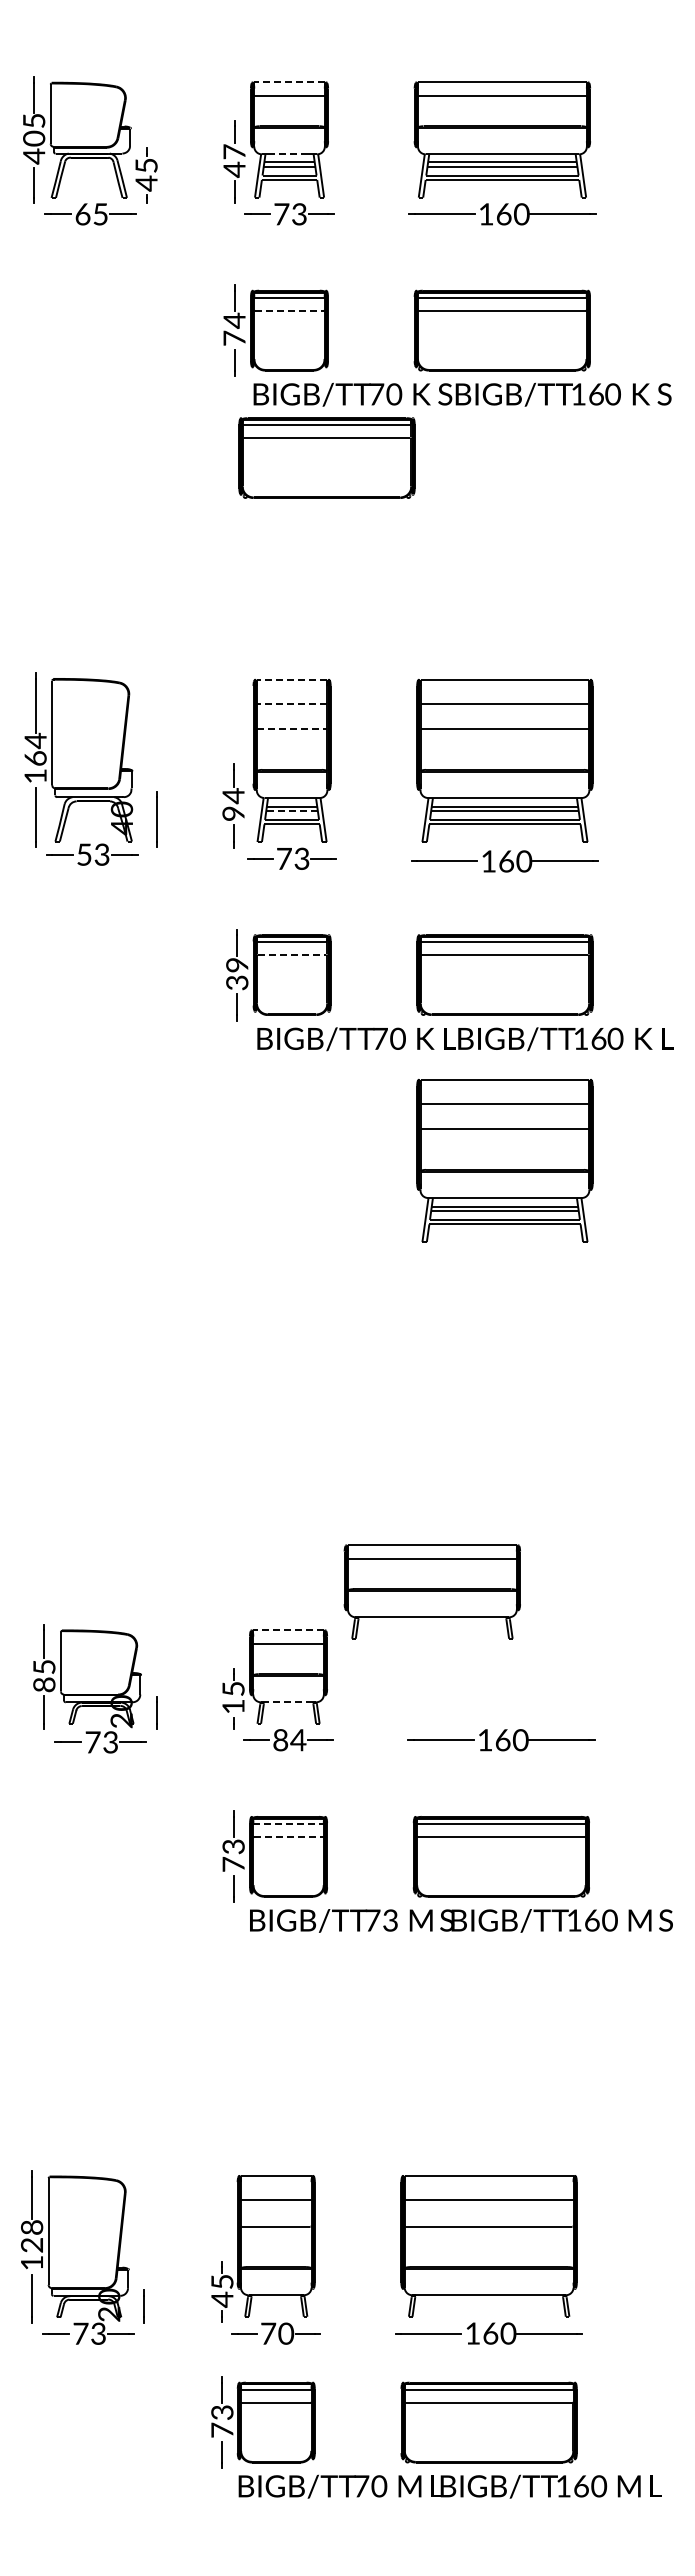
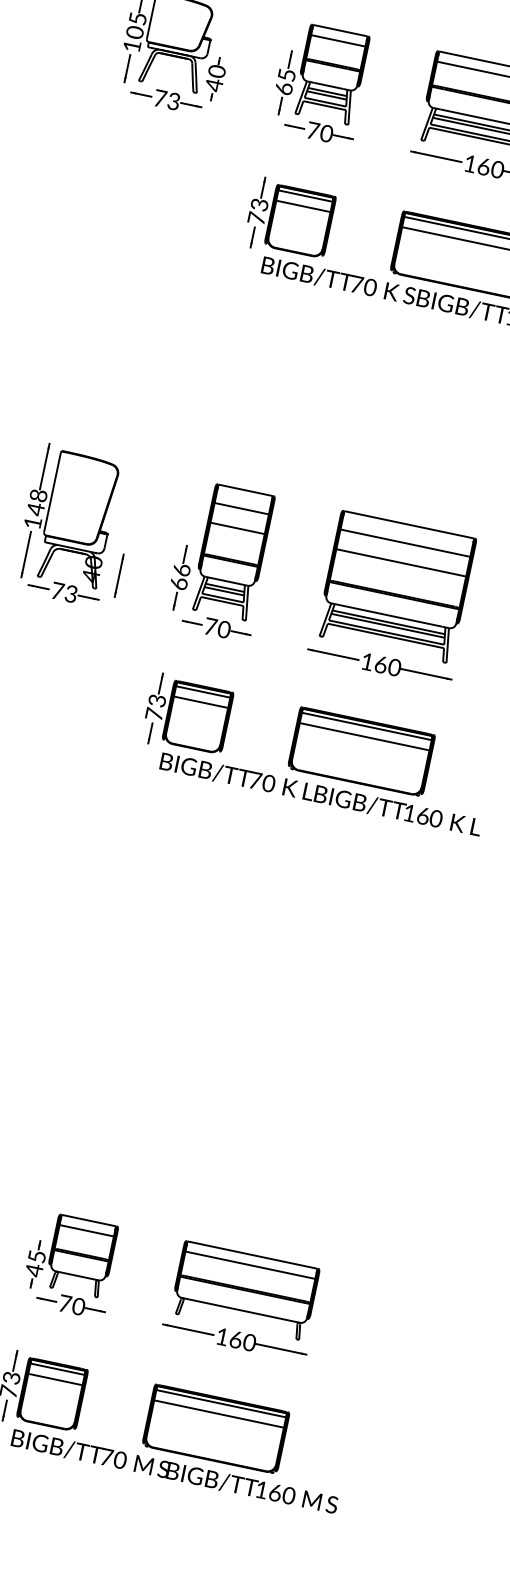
line: (289, 82) -> (340, 30), dashed -> solid
line: (289, 154) -> (328, 86), dashed -> solid
text: (34, 156) -> (132, 46), 405 -> 105
text: (234, 160) -> (285, 81), 47 -> 65
text: (146, 165) -> (217, 71), 45 -> 40
text: (91, 214) -> (166, 100), 65 -> 73
text: (299, 214) -> (326, 133), 73 -> 70
line: (290, 311) -> (304, 206), dashed -> solid
text: (234, 320) -> (259, 204), 74 -> 73
part: (326, 457) -> (308, 325), removed
line: (291, 679) -> (245, 490), dashed -> solid
line: (291, 703) -> (241, 508), dashed -> solid
line: (292, 729) -> (237, 528), dashed -> solid
text: (35, 749) -> (37, 502), 164 -> 148
text: (233, 804) -> (180, 576), 94 -> 66
line: (292, 811) -> (224, 591), dashed -> solid
text: (84, 854) -> (57, 591), 53 -> 73
text: (301, 858) -> (223, 629), 73 -> 70
line: (292, 955) -> (201, 702), dashed -> solid
text: (237, 974) -> (155, 708), 39 -> 73
part: (504, 1160) -> (331, 894), removed
part: (431, 1591) -> (244, 1290), moved
line: (288, 1630) -> (88, 1220), dashed -> solid
line: (288, 1702) -> (77, 1276), dashed -> solid
text: (233, 1706) -> (34, 1270), 15 -> 45
text: (289, 1740) -> (71, 1305), 84 -> 70
line: (289, 1823) -> (58, 1369), dashed -> solid
line: (289, 1837) -> (56, 1379), dashed -> solid
text: (390, 1920) -> (120, 1460), 73 -> 70

